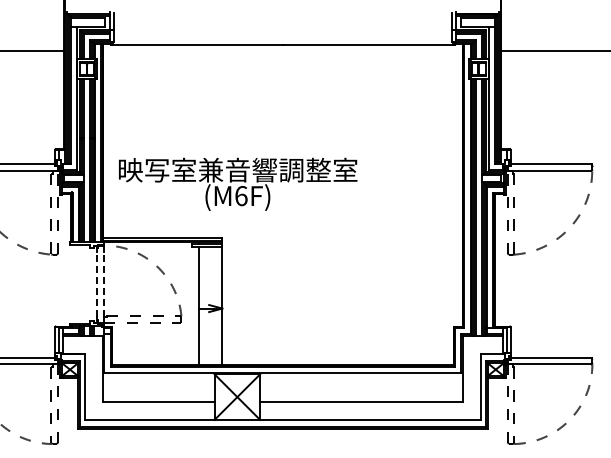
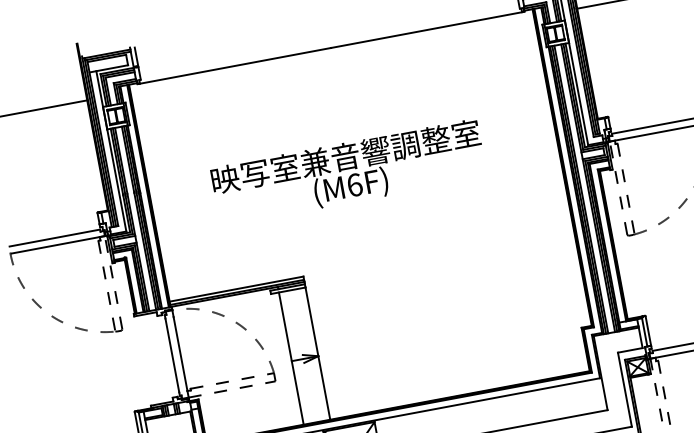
text: (238, 183) -> (349, 171), moved
line: (96, 284) -> (172, 355), dashed -> solid
line: (103, 284) -> (180, 354), dashed -> solid

